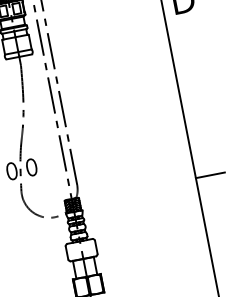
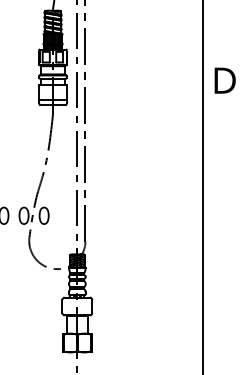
line: (209, 175) -> (217, 257), removed

